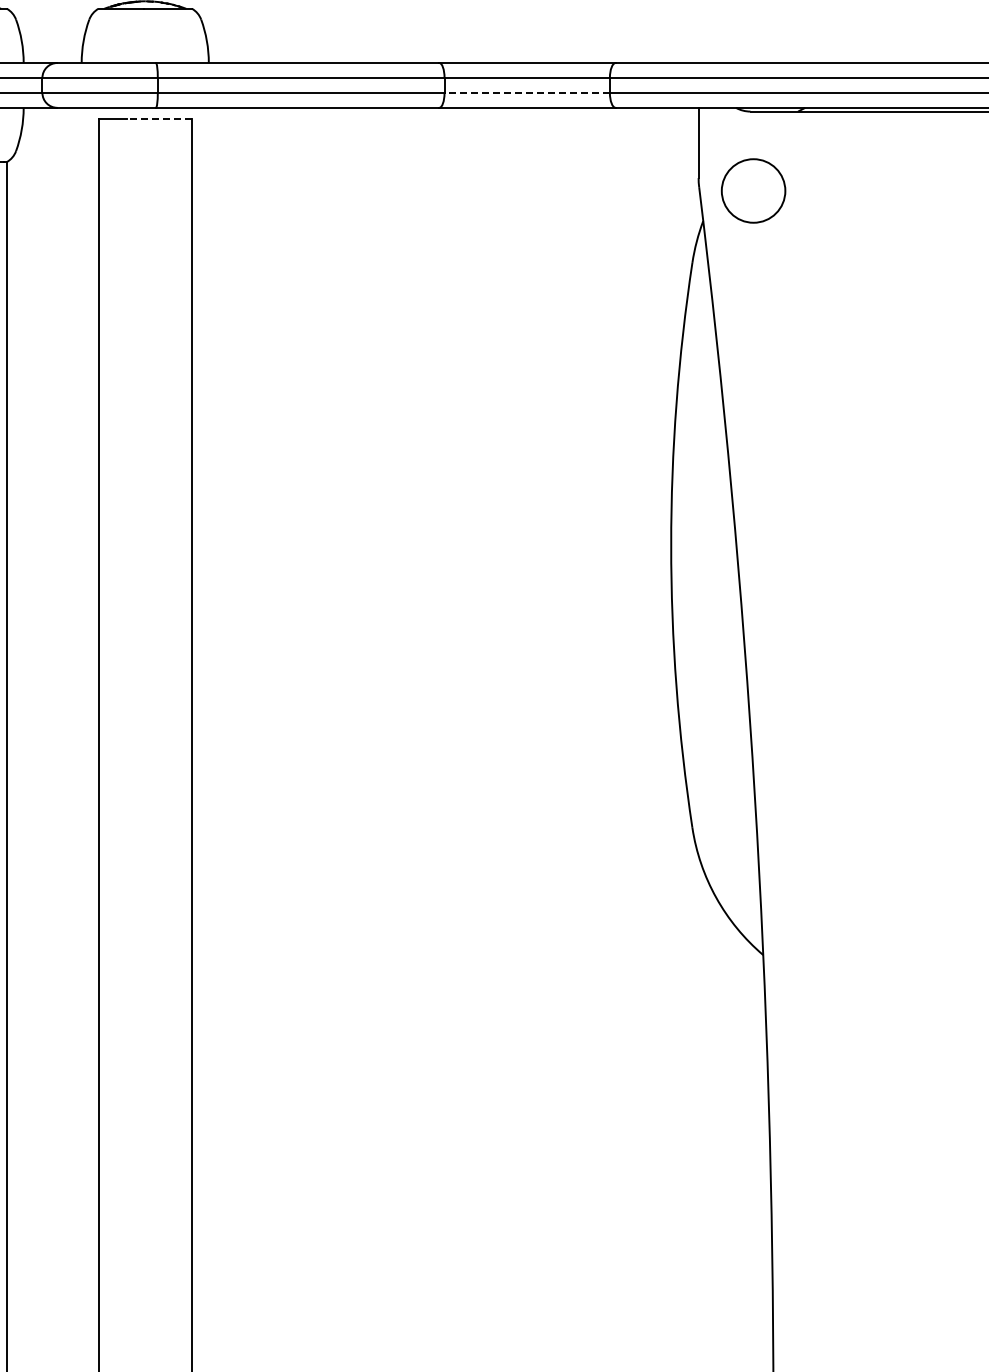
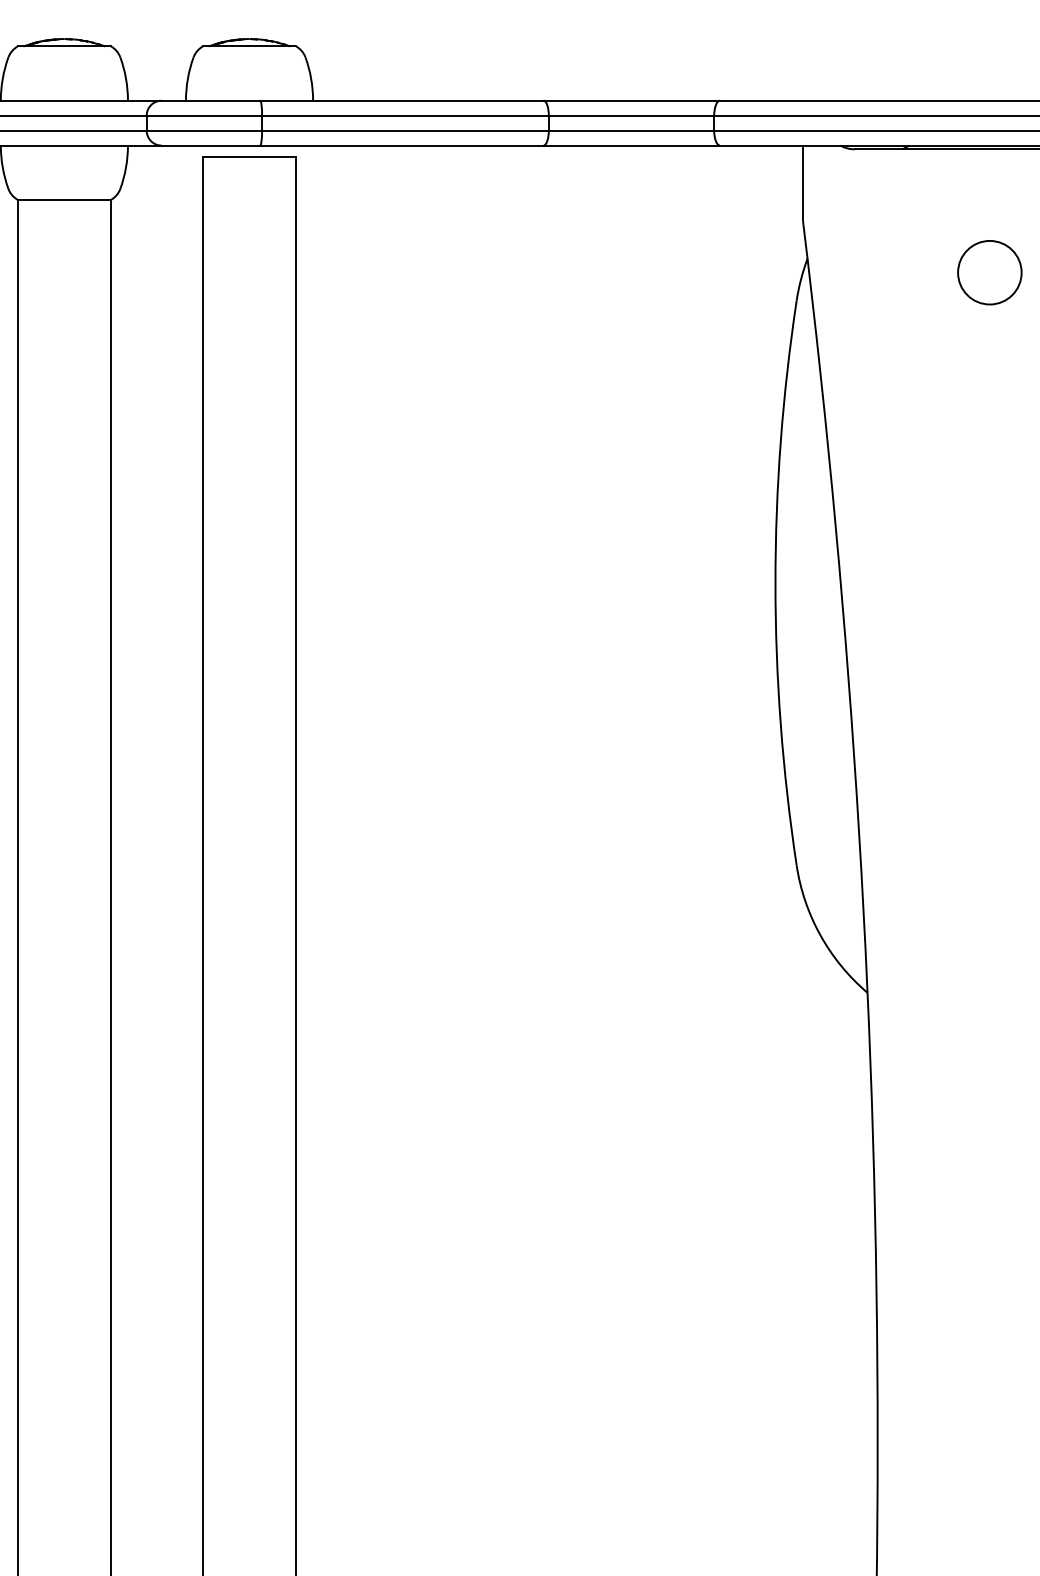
line: (527, 92) -> (631, 130), dashed -> solid
line: (159, 118) -> (263, 156), dashed -> solid
circle: (753, 190) -> (989, 272), moved

